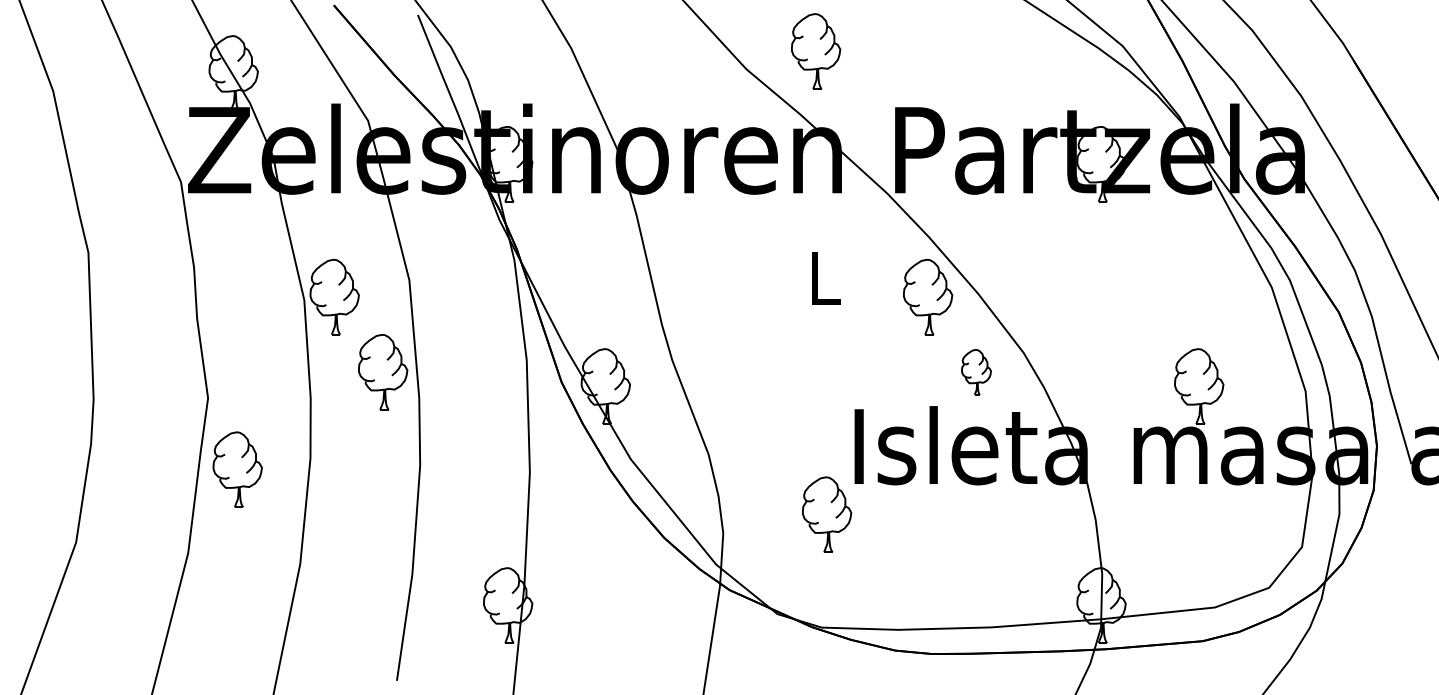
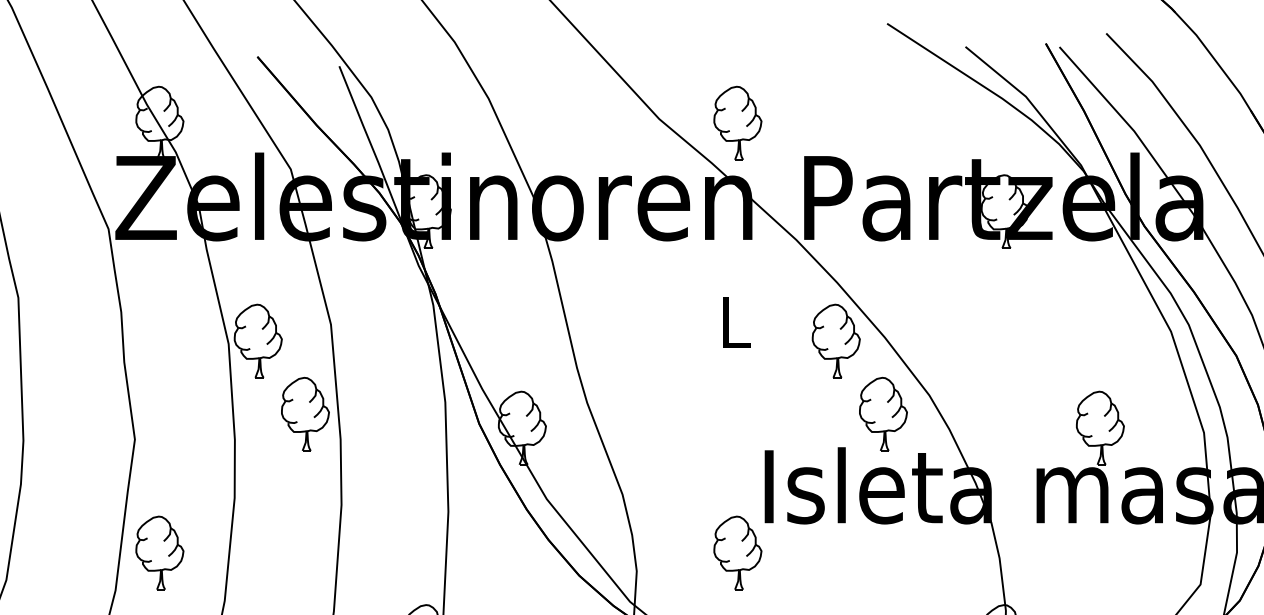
part: (816, 51) -> (738, 123), moved
part: (976, 372) -> (883, 414), size x1.67
part: (237, 469) -> (159, 552), moved

